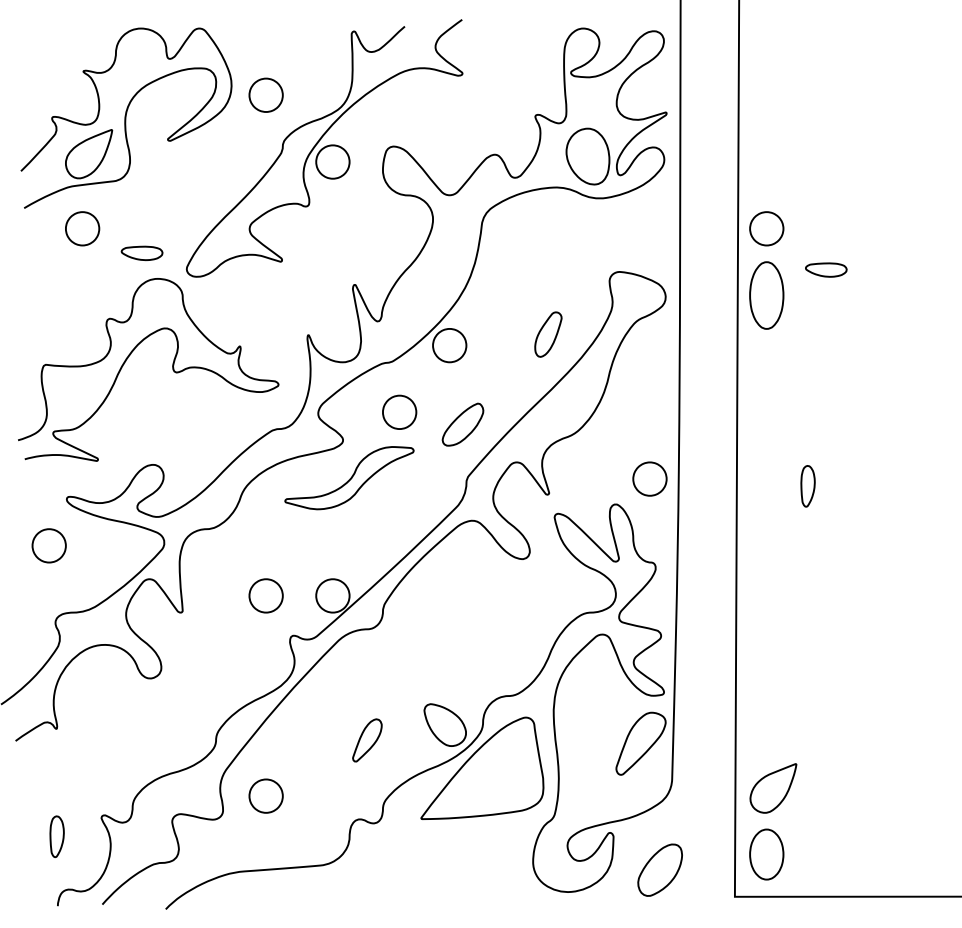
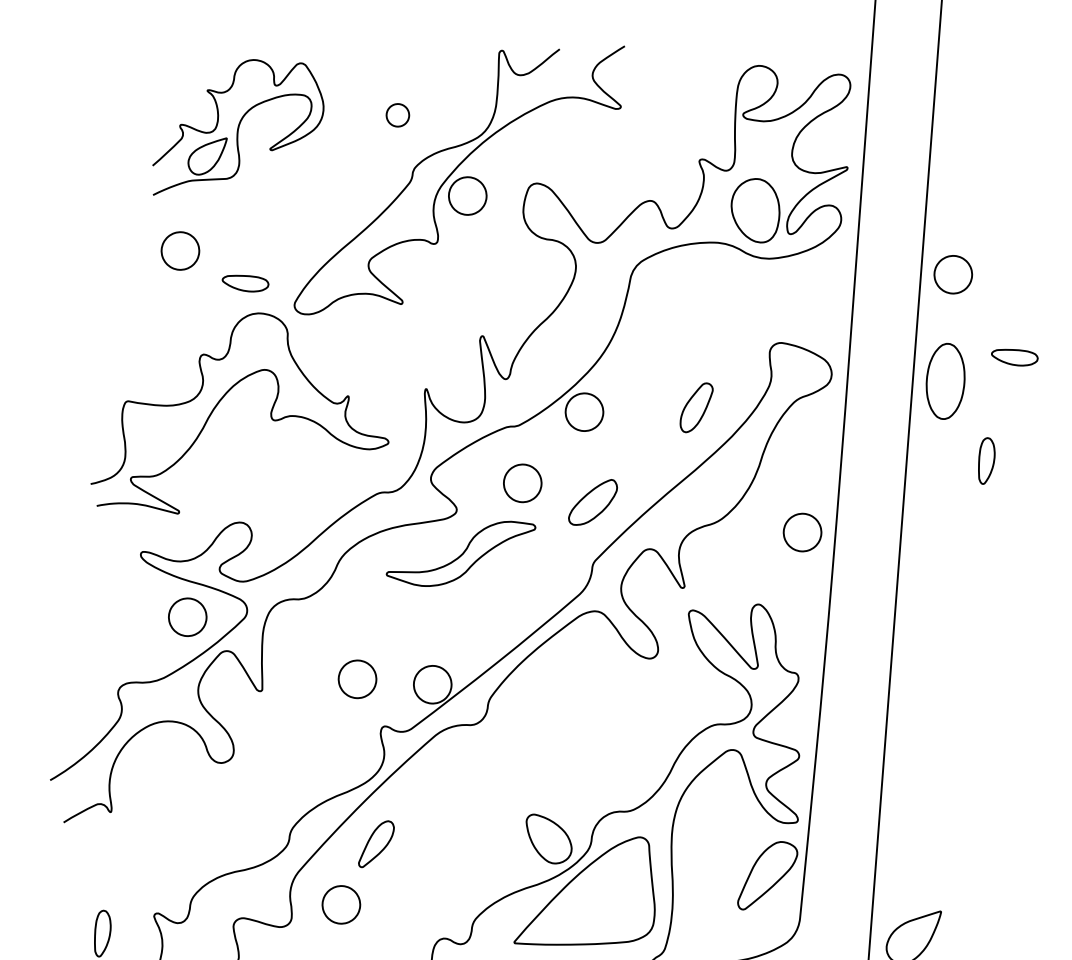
part: (265, 94) -> (397, 114), size x0.6
part: (126, 117) -> (238, 129), size x0.7
part: (766, 228) -> (953, 274), moved
part: (649, 478) -> (802, 531), moved
part: (807, 486) -> (986, 461), moved
part: (48, 545) -> (186, 616), moved
part: (367, 740) -> (376, 844), moved

